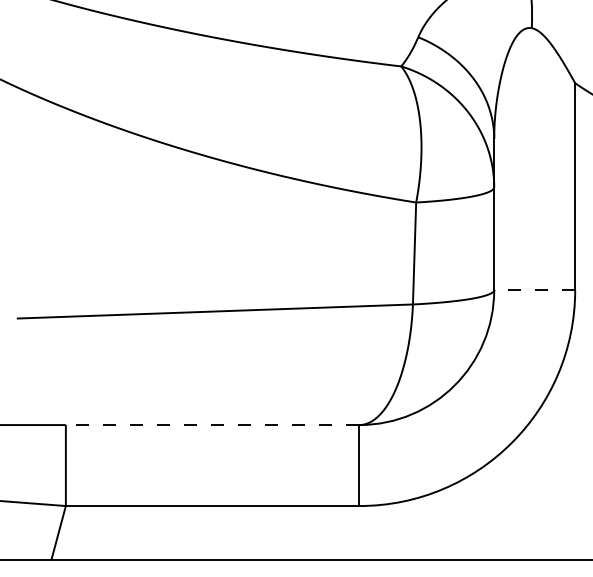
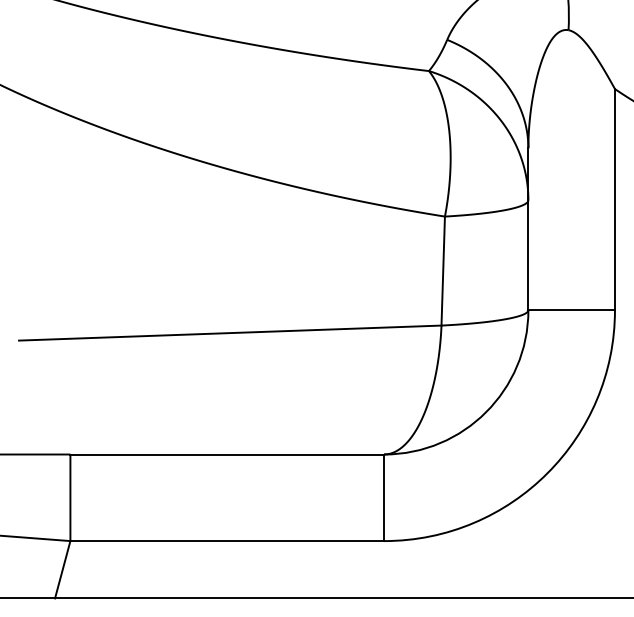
line: (534, 290) -> (571, 310), dashed -> solid
line: (212, 425) -> (227, 454), dashed -> solid

